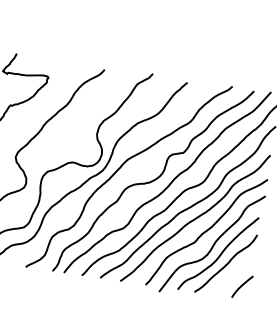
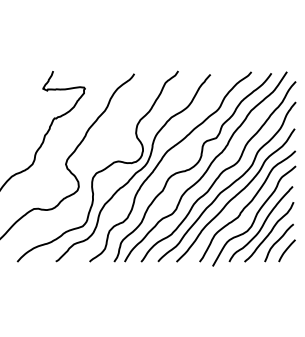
curve: (234, 275) -> (278, 241), added

